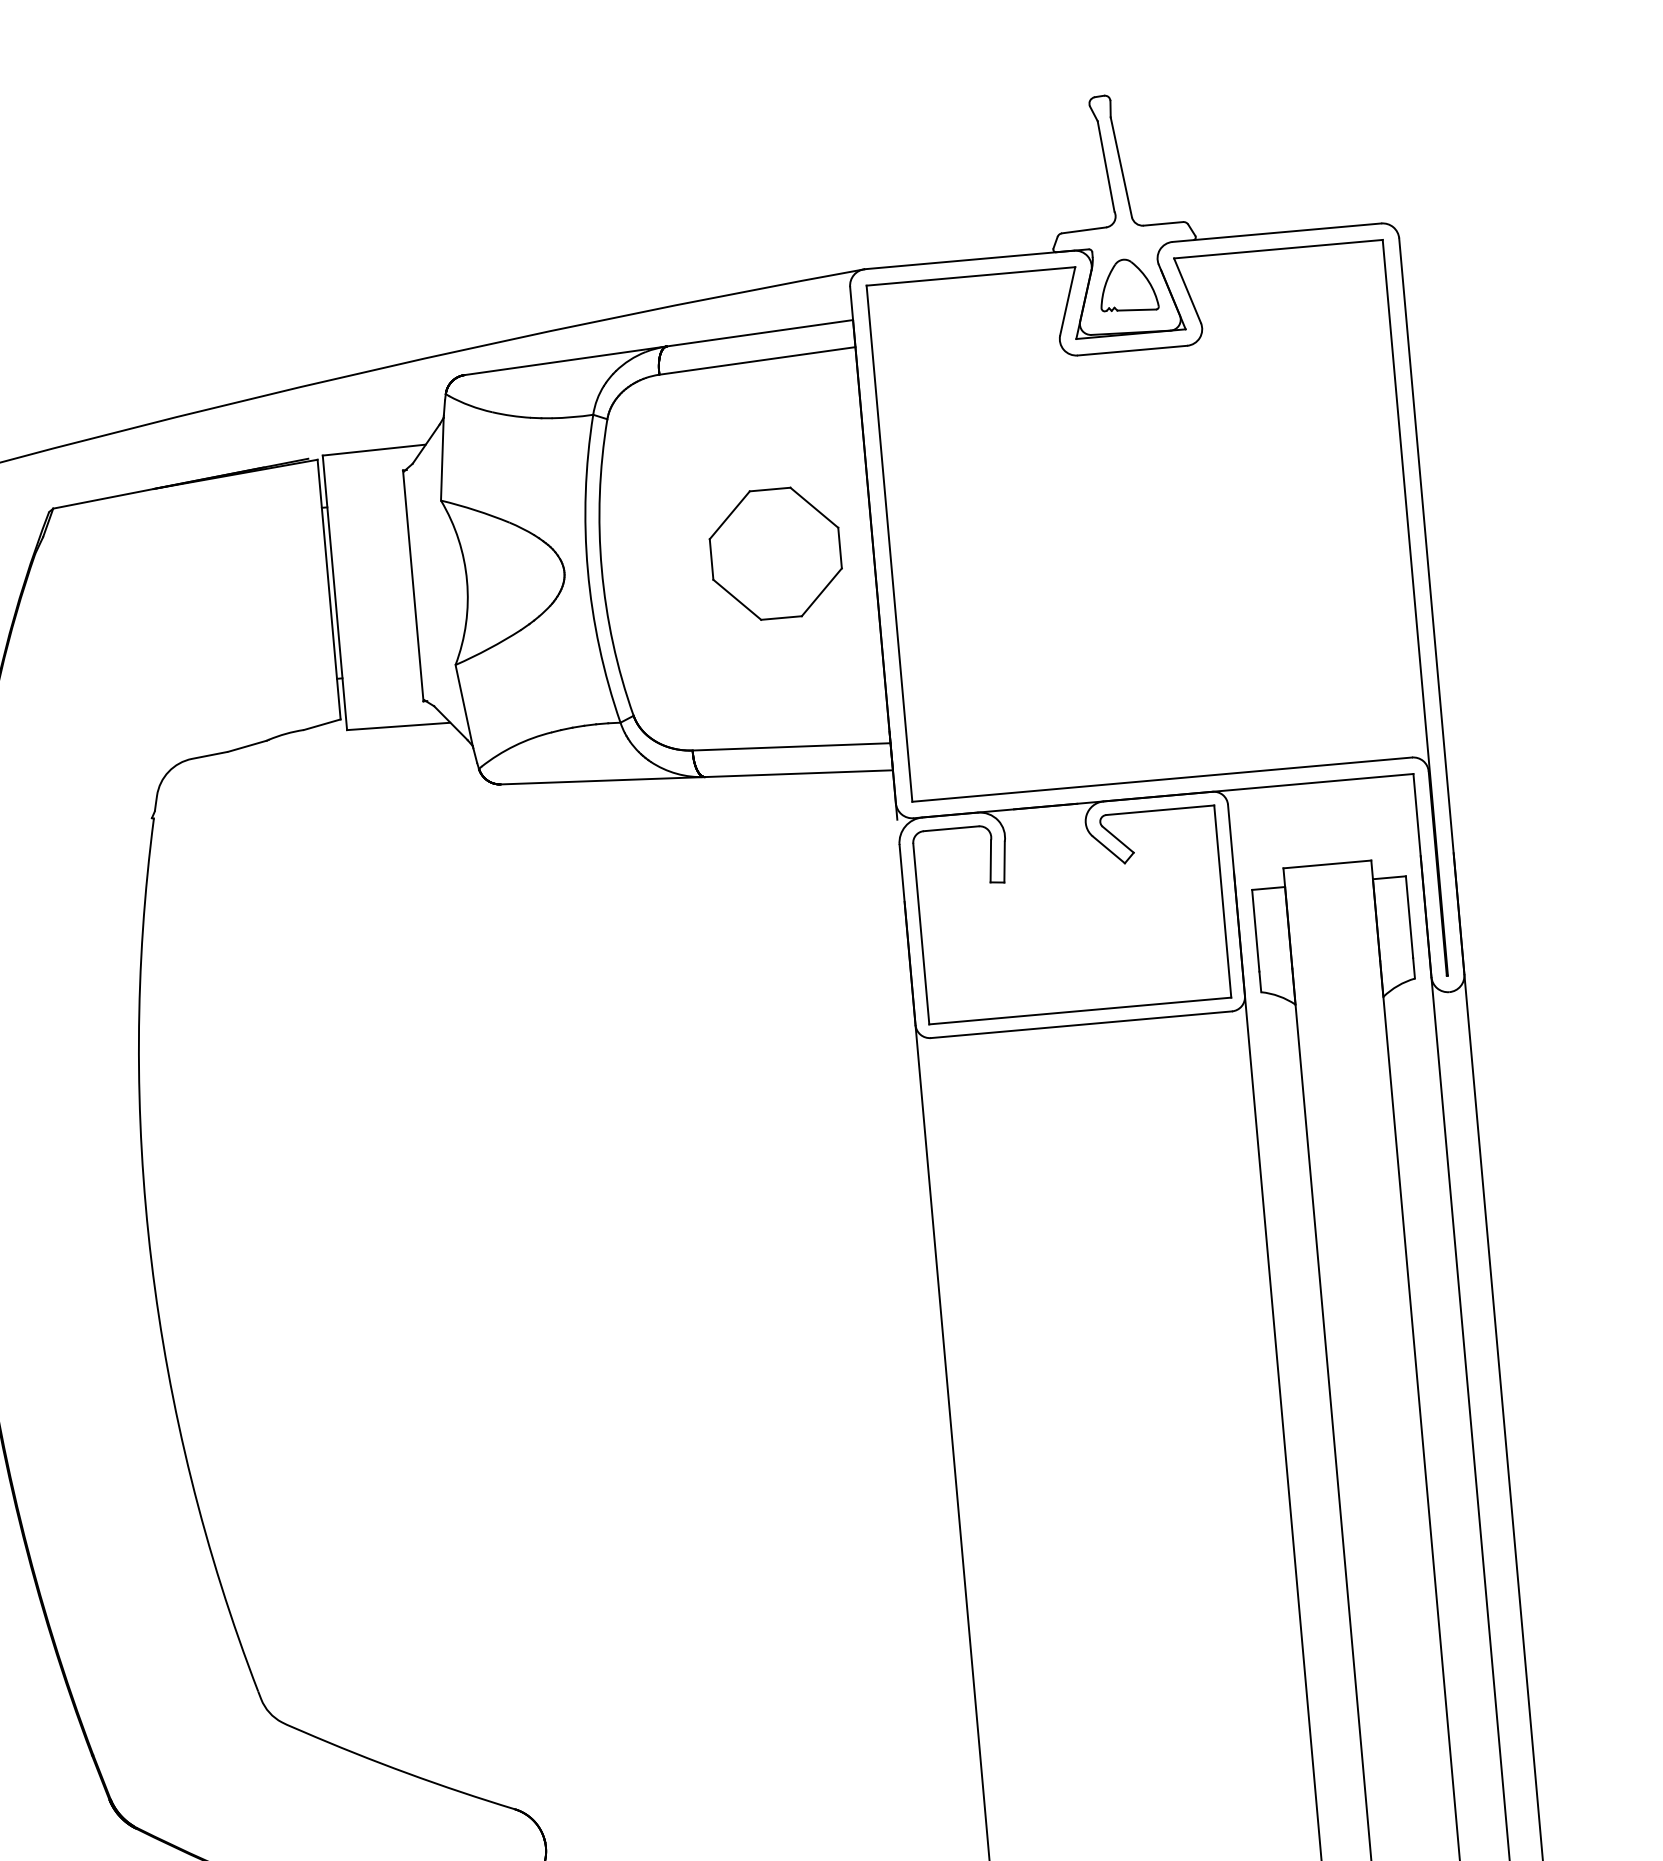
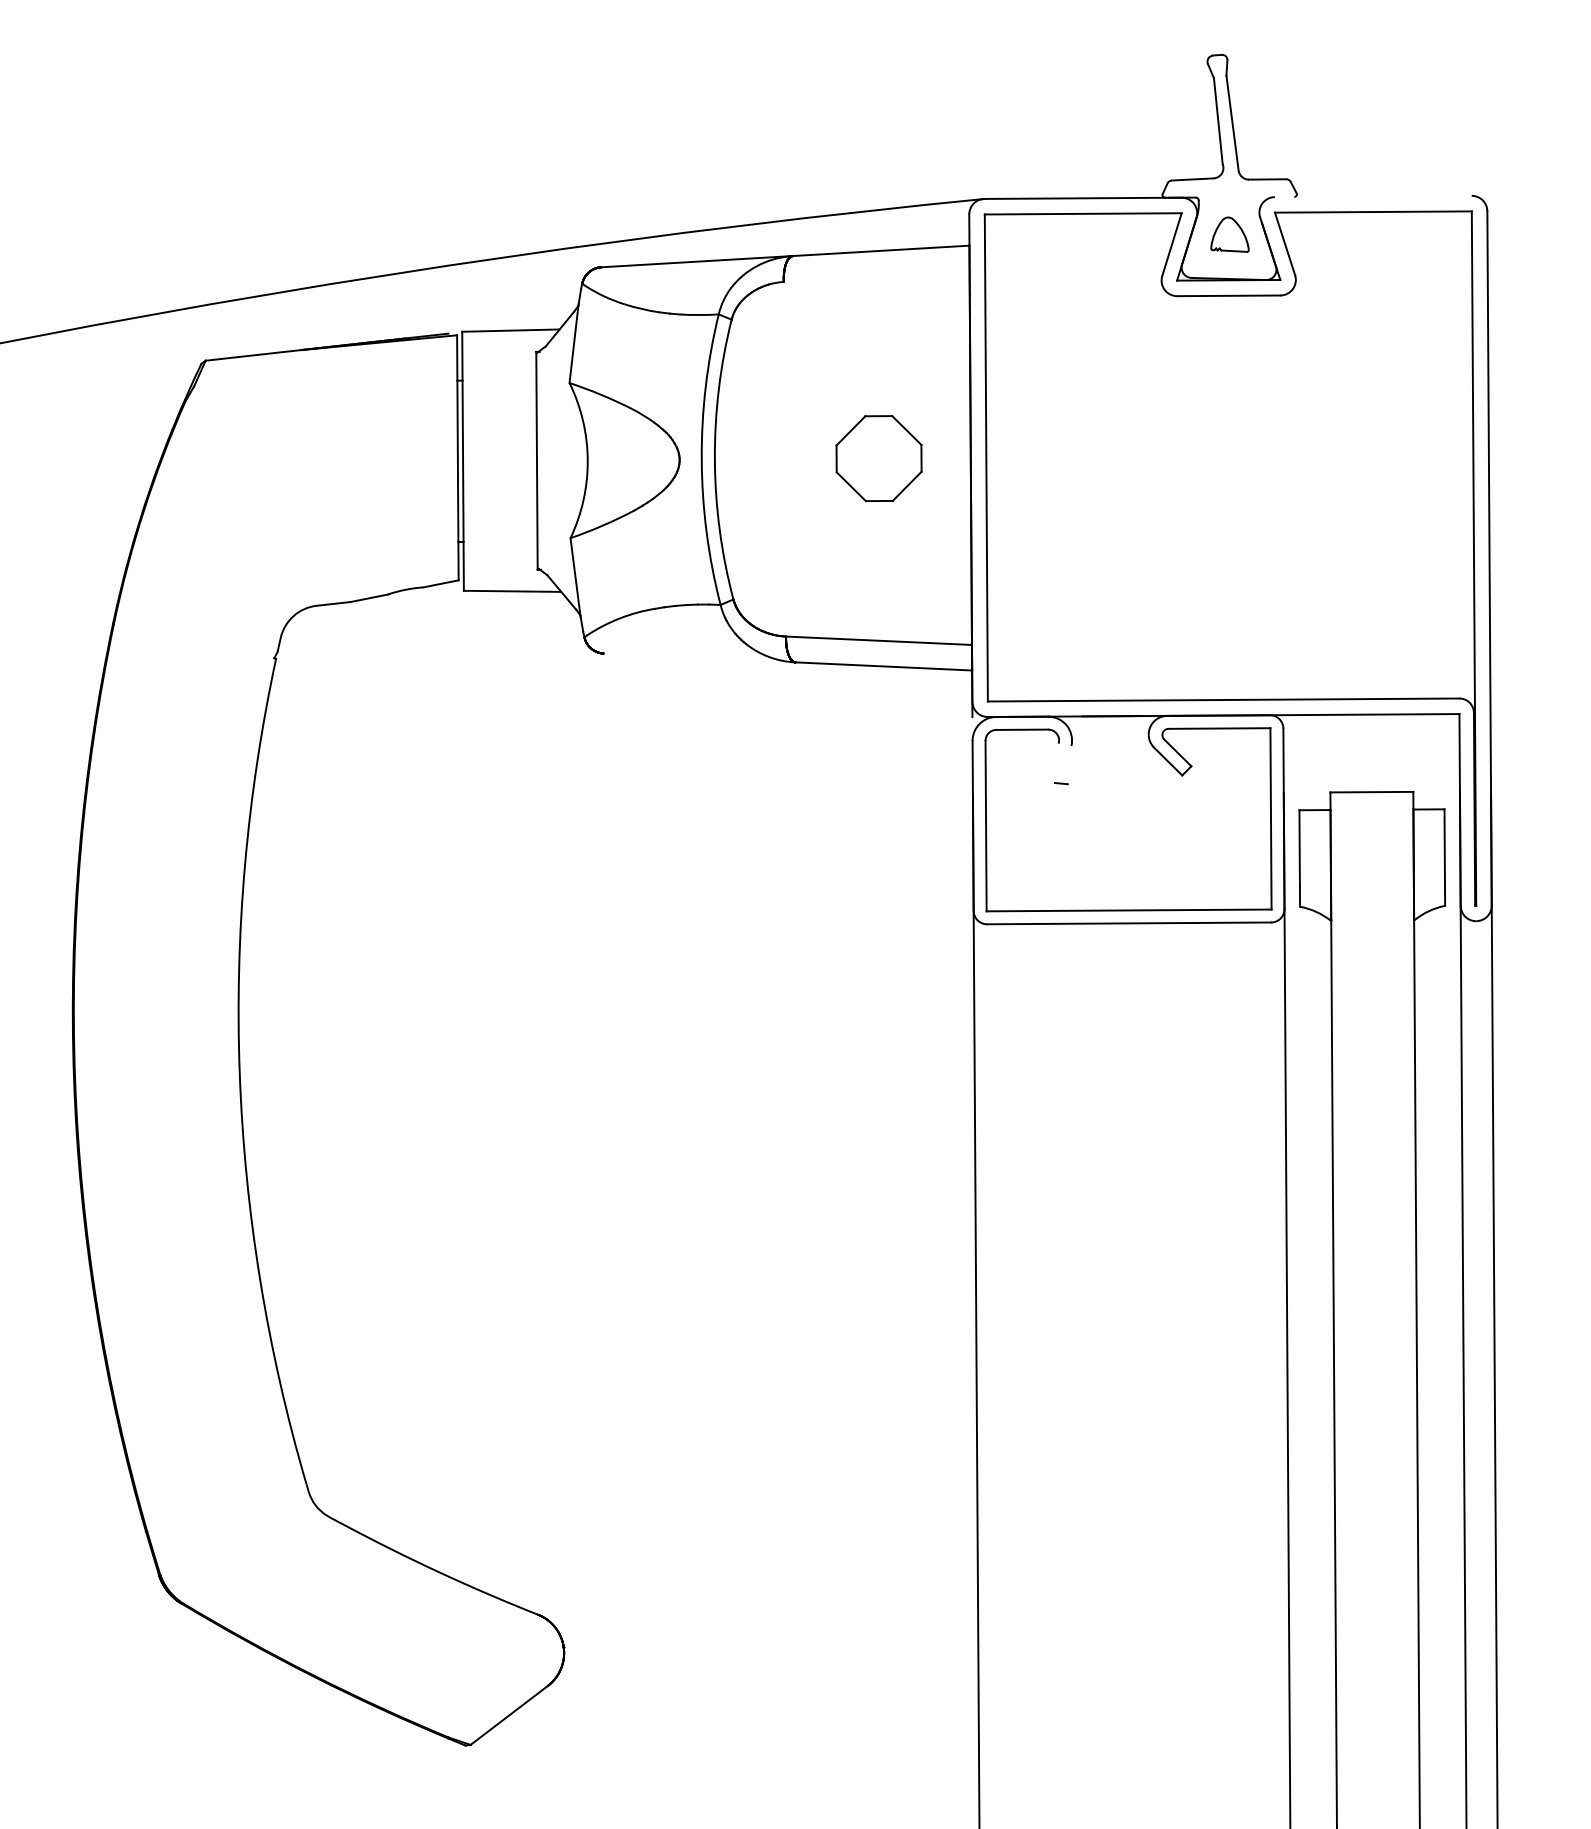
line: (1276, 232) -> (1372, 196), removed
part: (1127, 285) -> (1229, 234), size x0.7
line: (757, 360) -> (876, 276), removed
part: (775, 553) -> (878, 458), size x0.7
line: (602, 780) -> (699, 657), removed
line: (990, 861) -> (1056, 763), removed
line: (1004, 861) -> (1069, 764), removed

